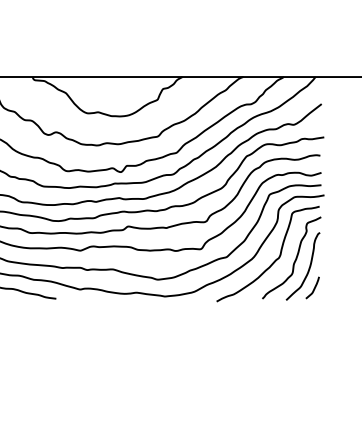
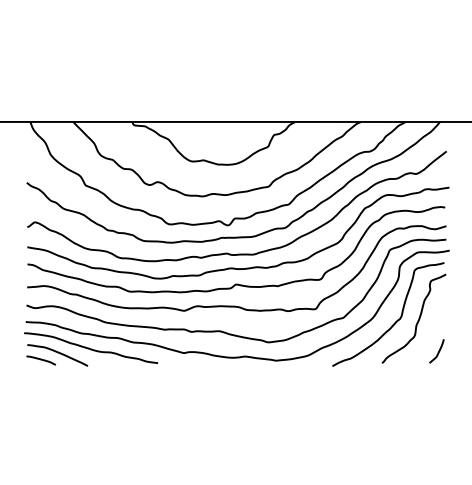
curve: (308, 267) -> (432, 329), removed

